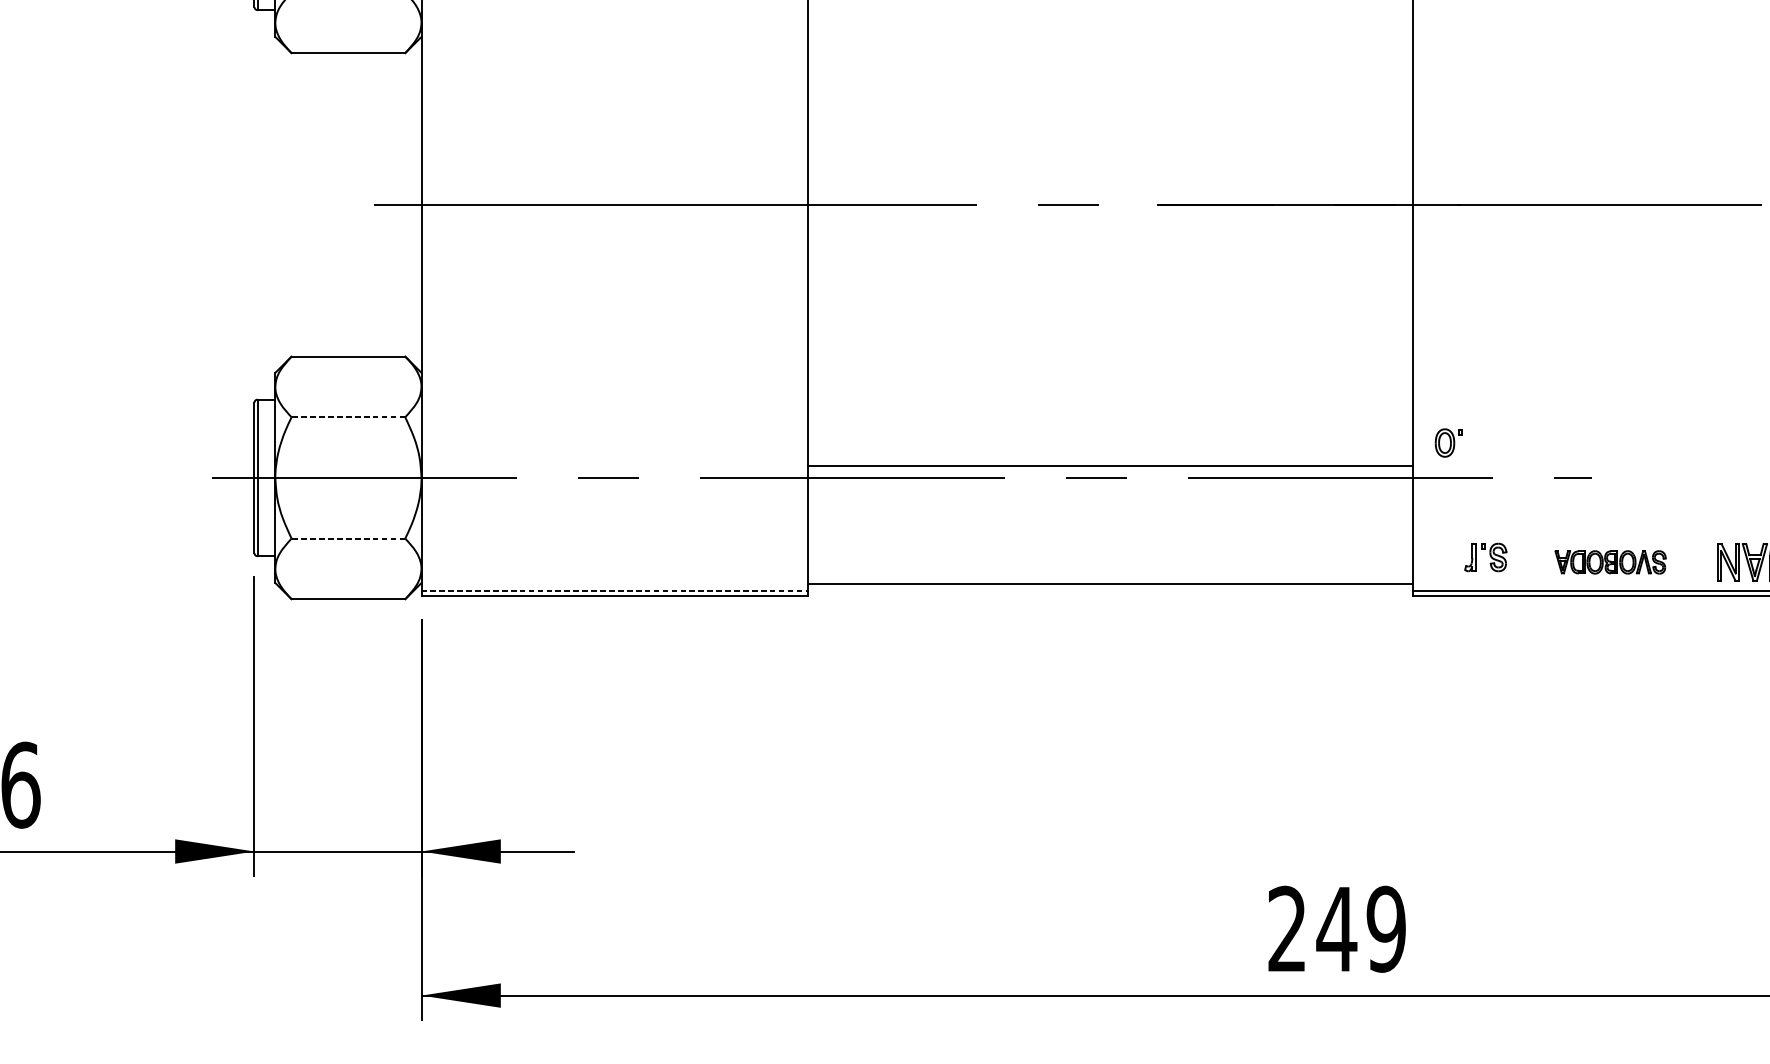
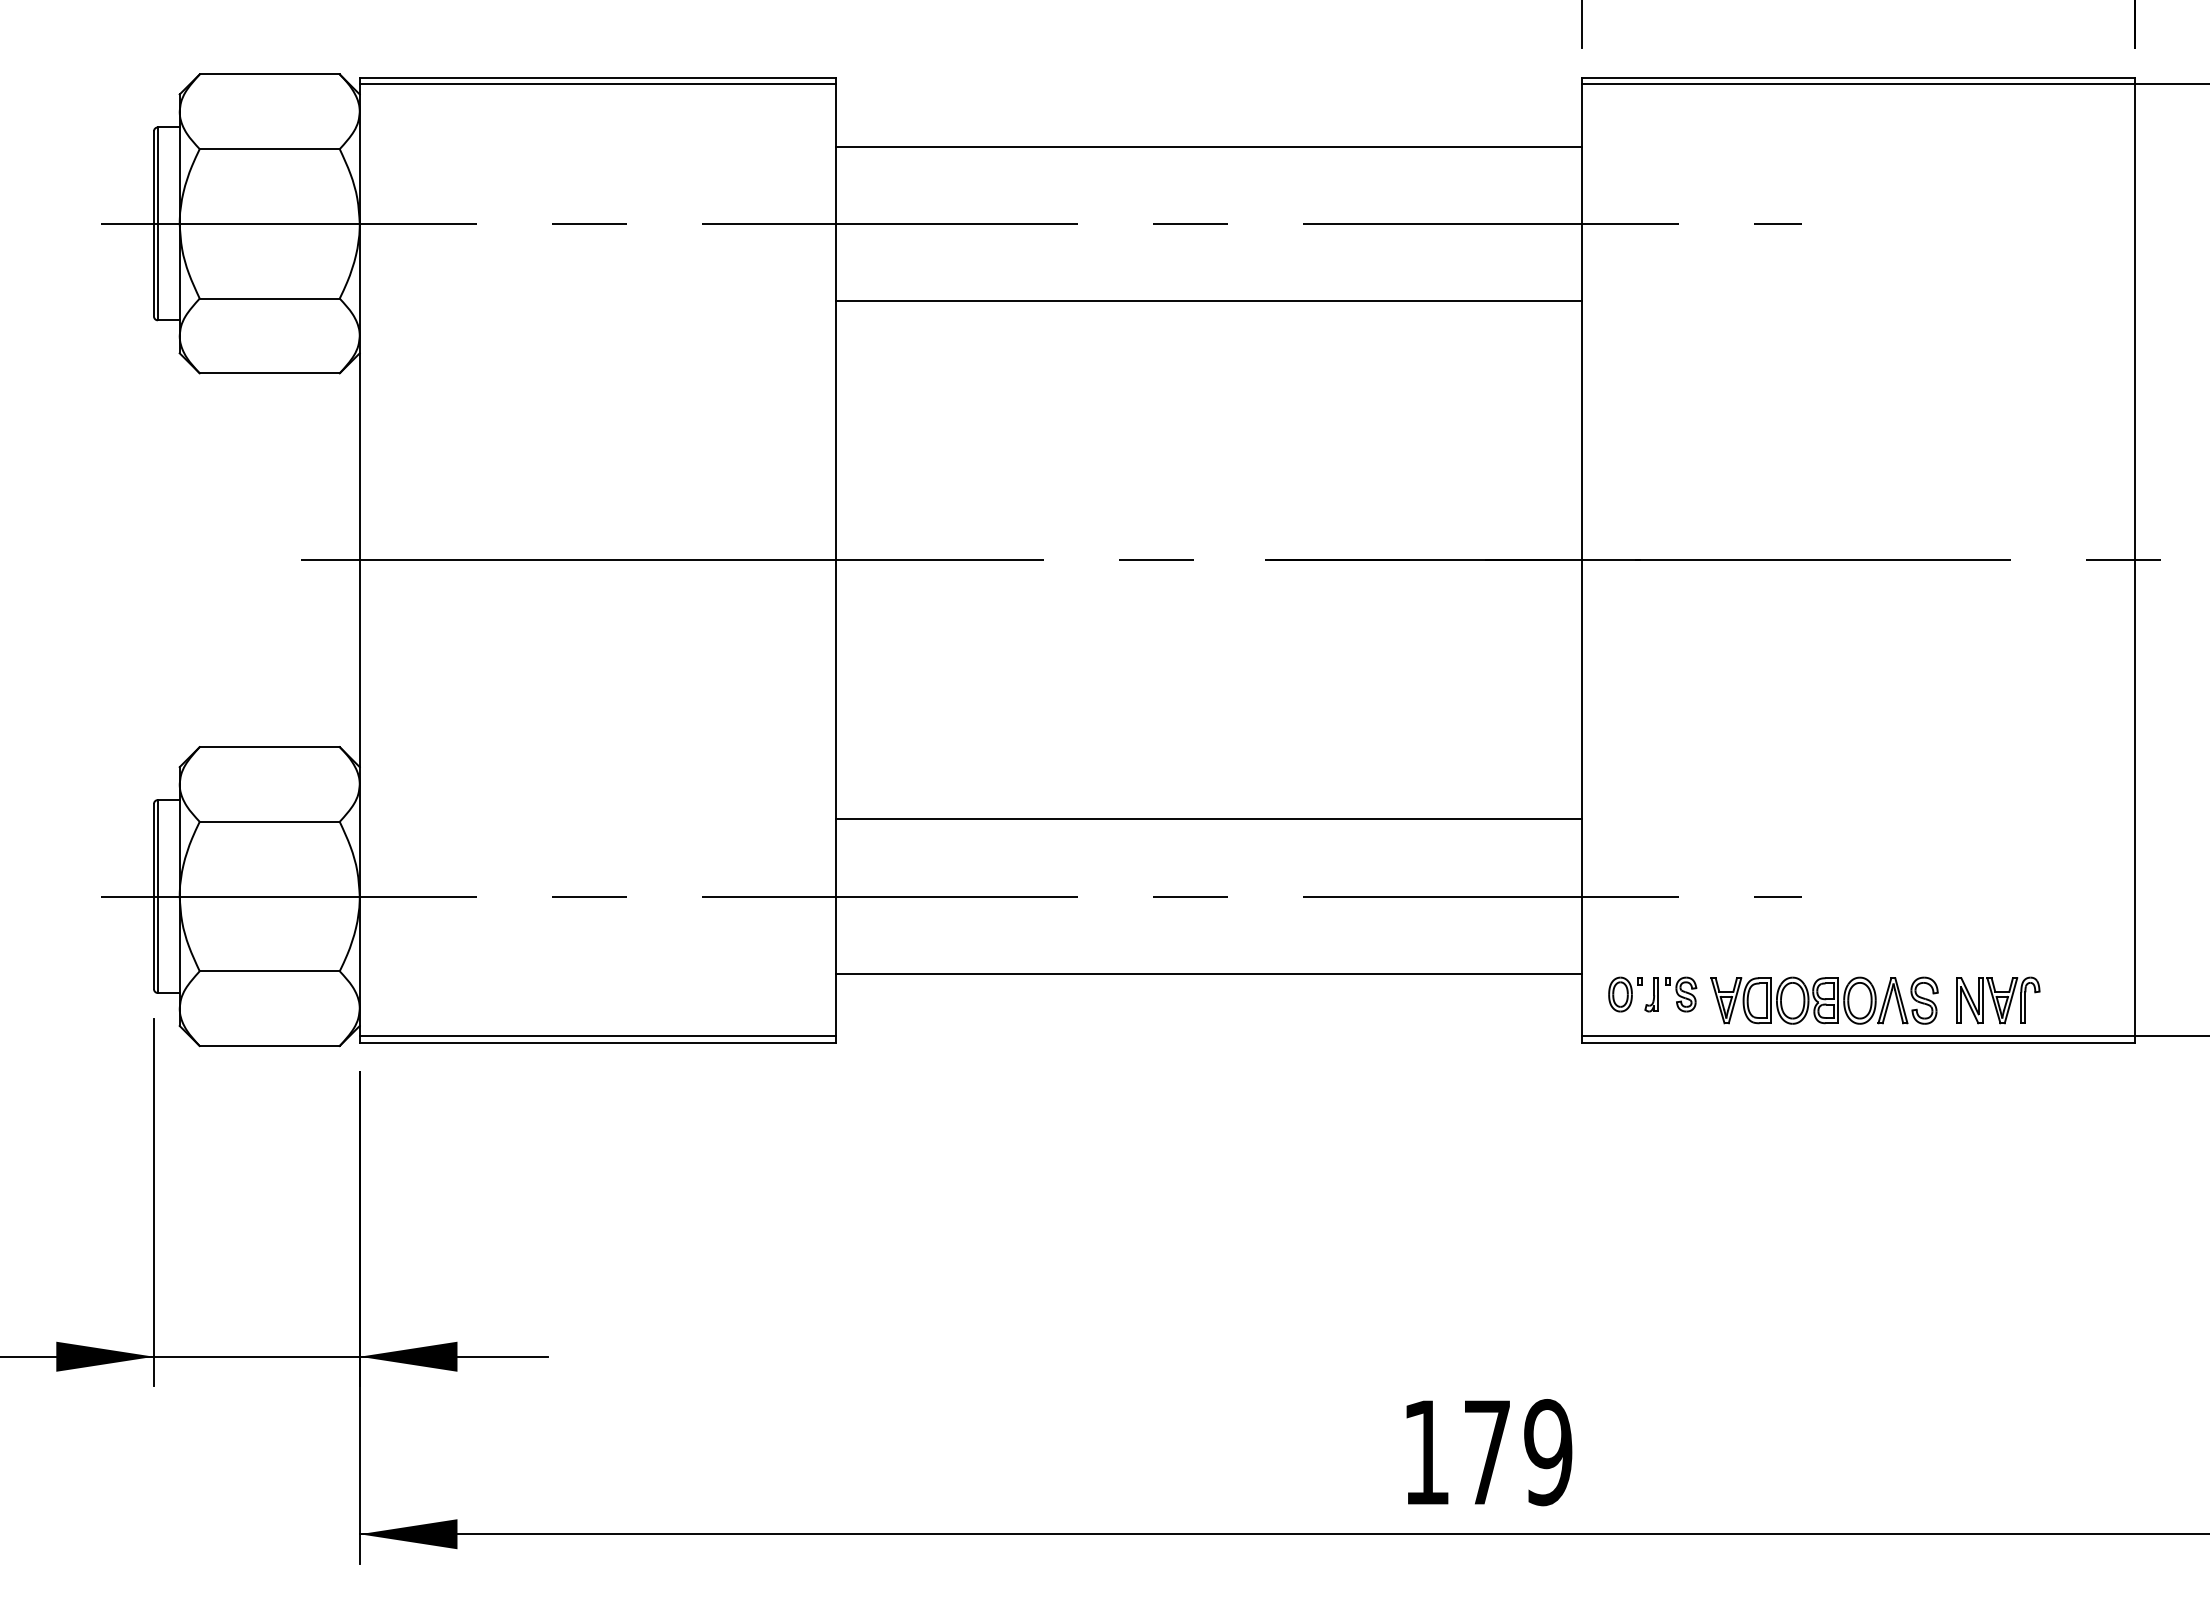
line: (348, 417) -> (269, 821), dashed -> solid
part: (1449, 442) -> (1625, 994), moved
line: (1110, 465) -> (1208, 819), moved
line: (348, 538) -> (269, 971), dashed -> solid
part: (1610, 562) -> (1824, 1000), size x1.67
line: (1110, 584) -> (1208, 973), moved
line: (614, 591) -> (597, 1036), dashed -> solid
text: (1312, 928) -> (1457, 1451), 249 -> 179

